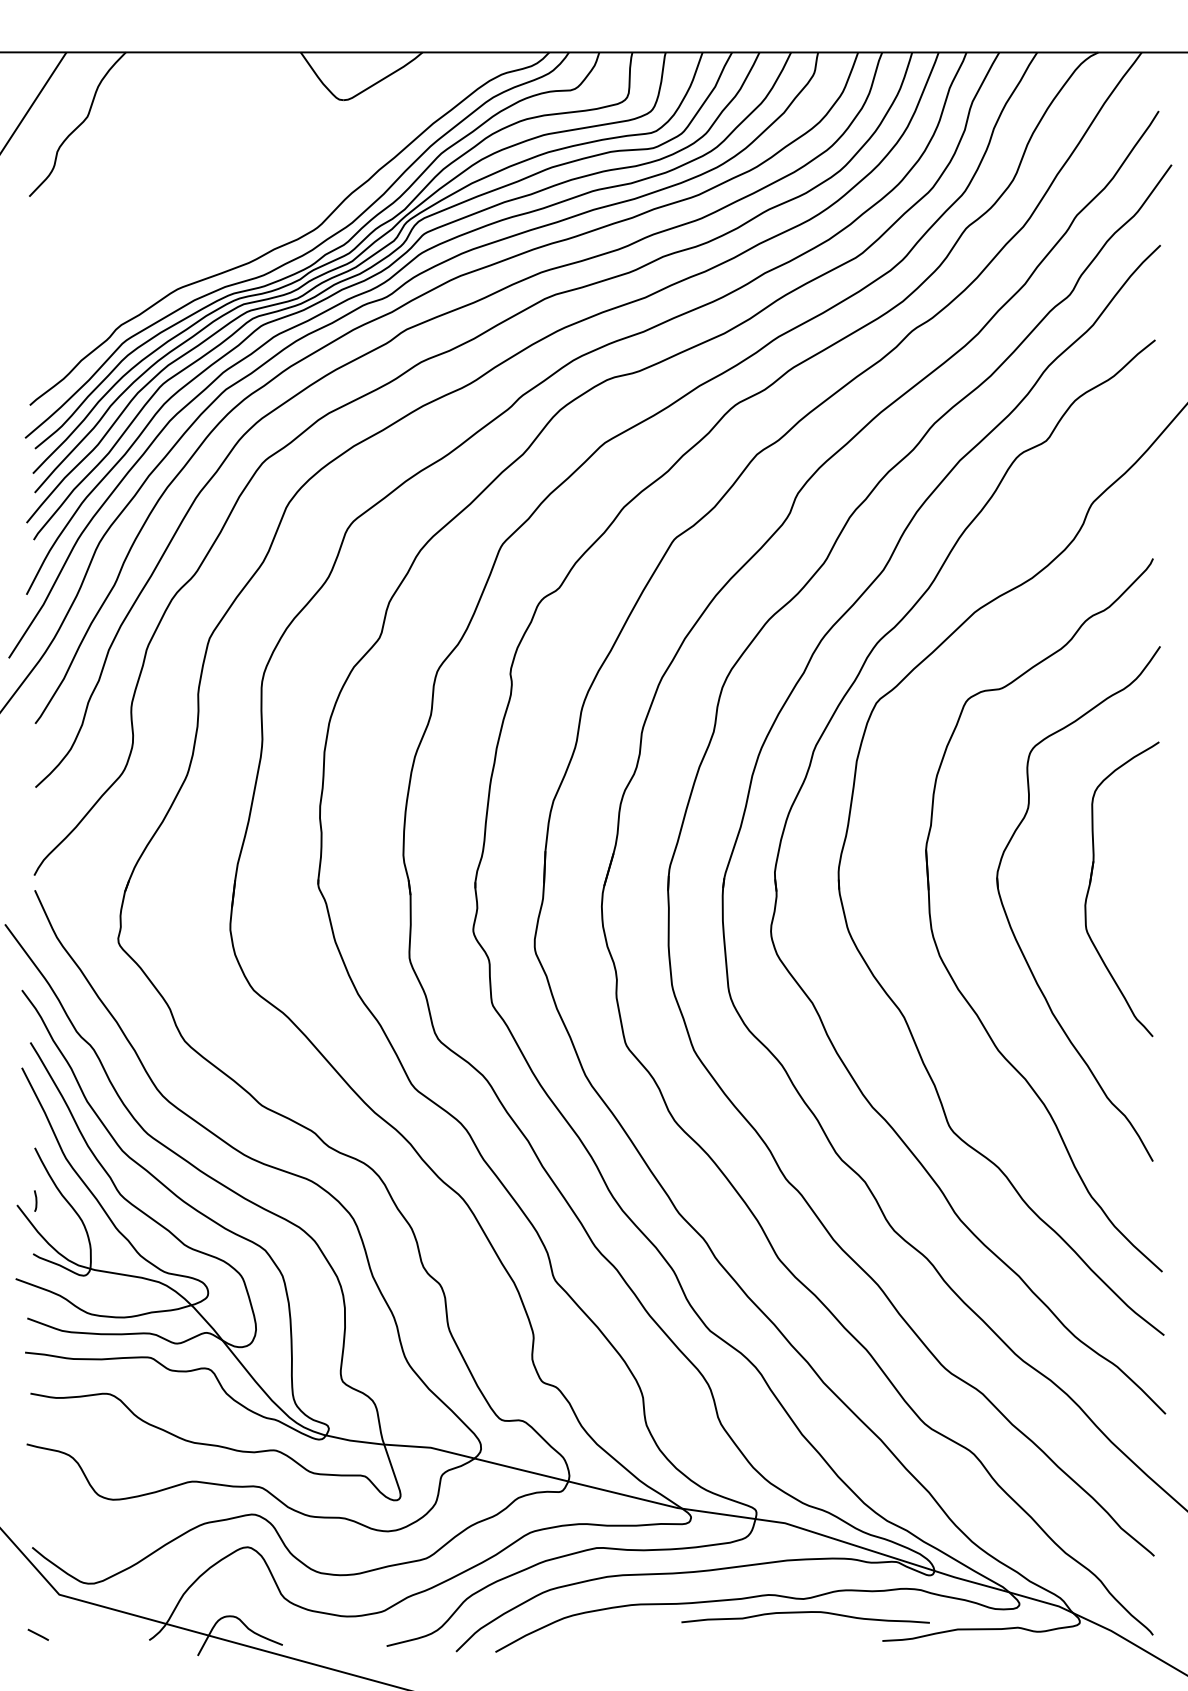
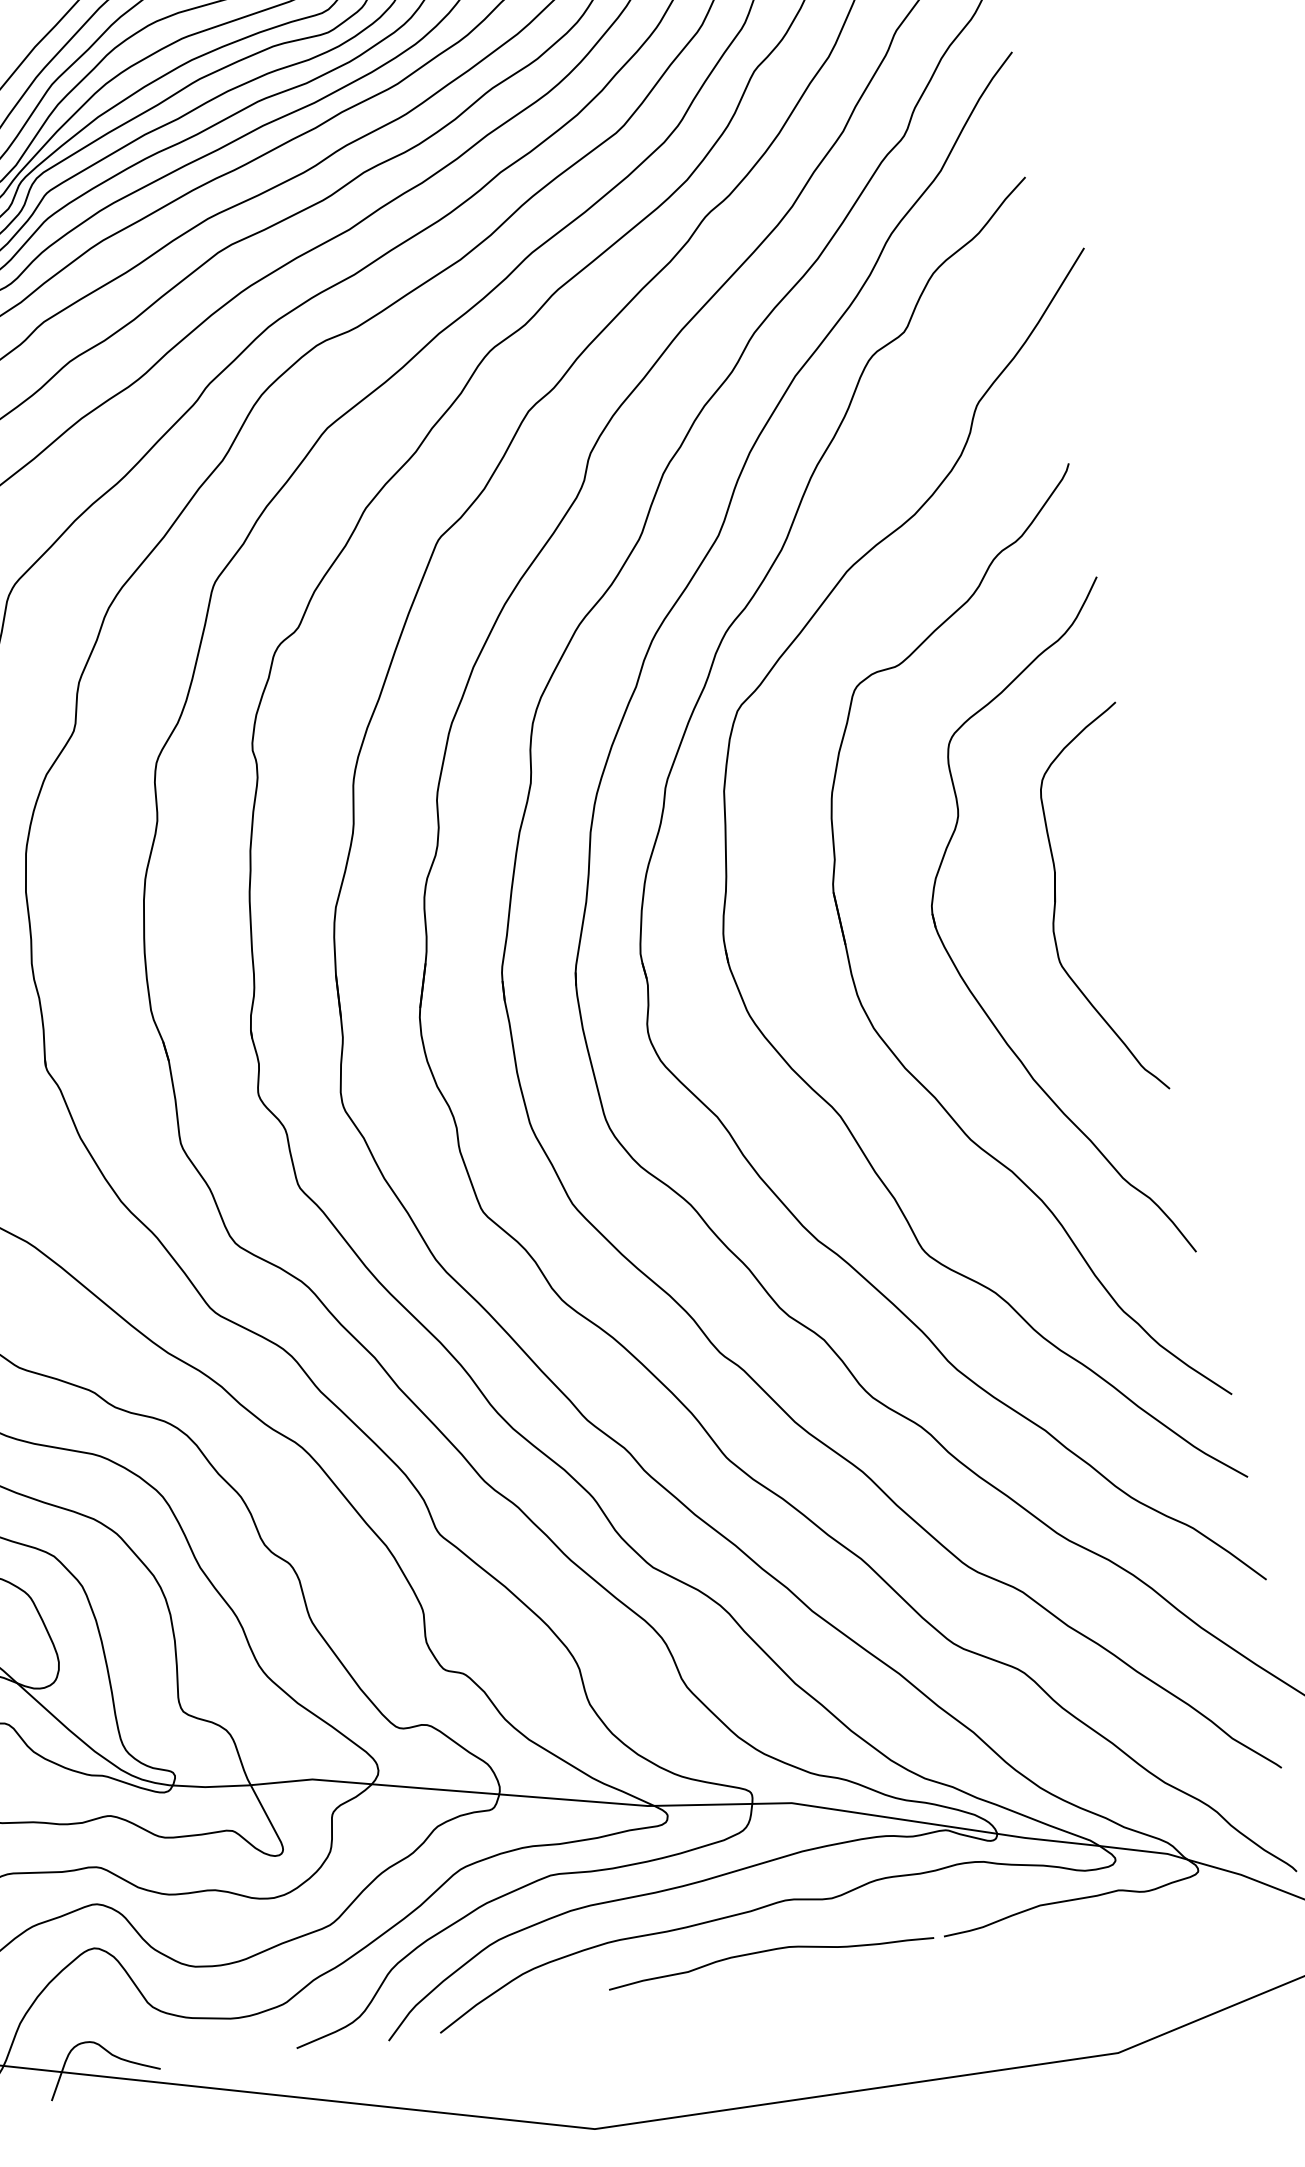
curve: (805, 1613) -> (769, 1952), moved

